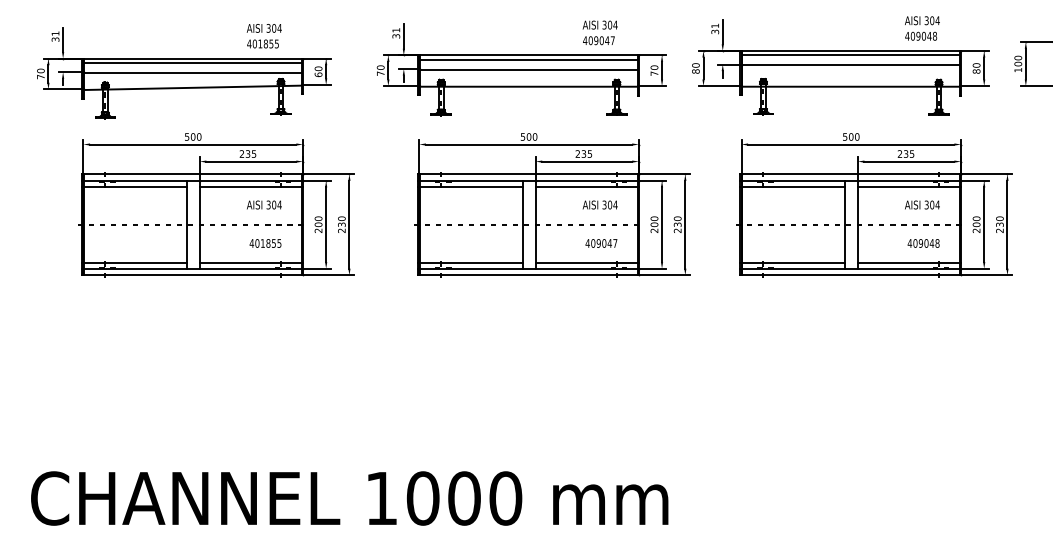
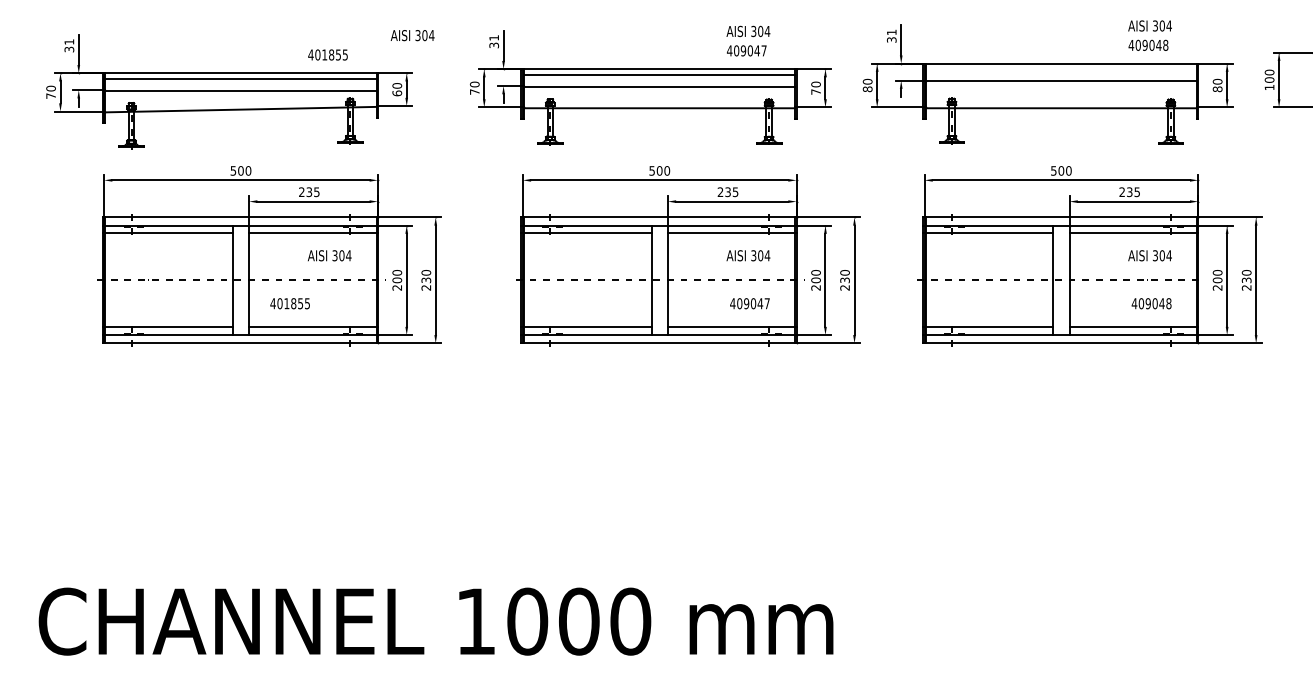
text: (264, 28) -> (412, 35), moved
line: (851, 55) -> (1061, 69), removed
text: (265, 243) -> (289, 303), moved

